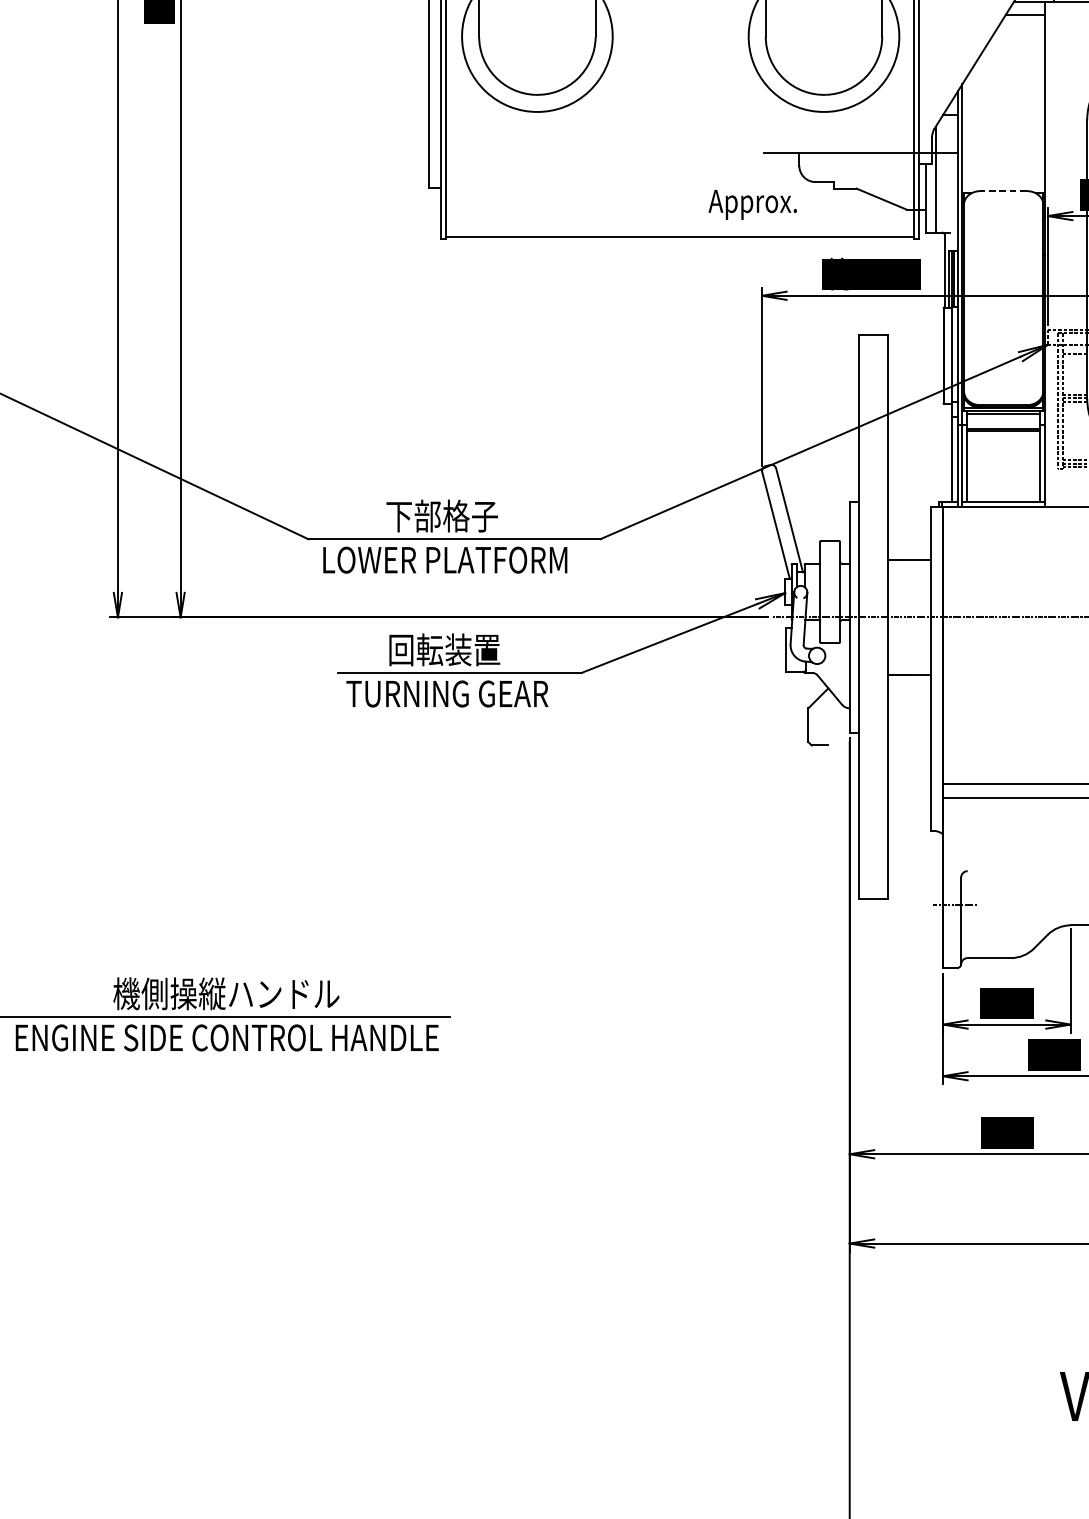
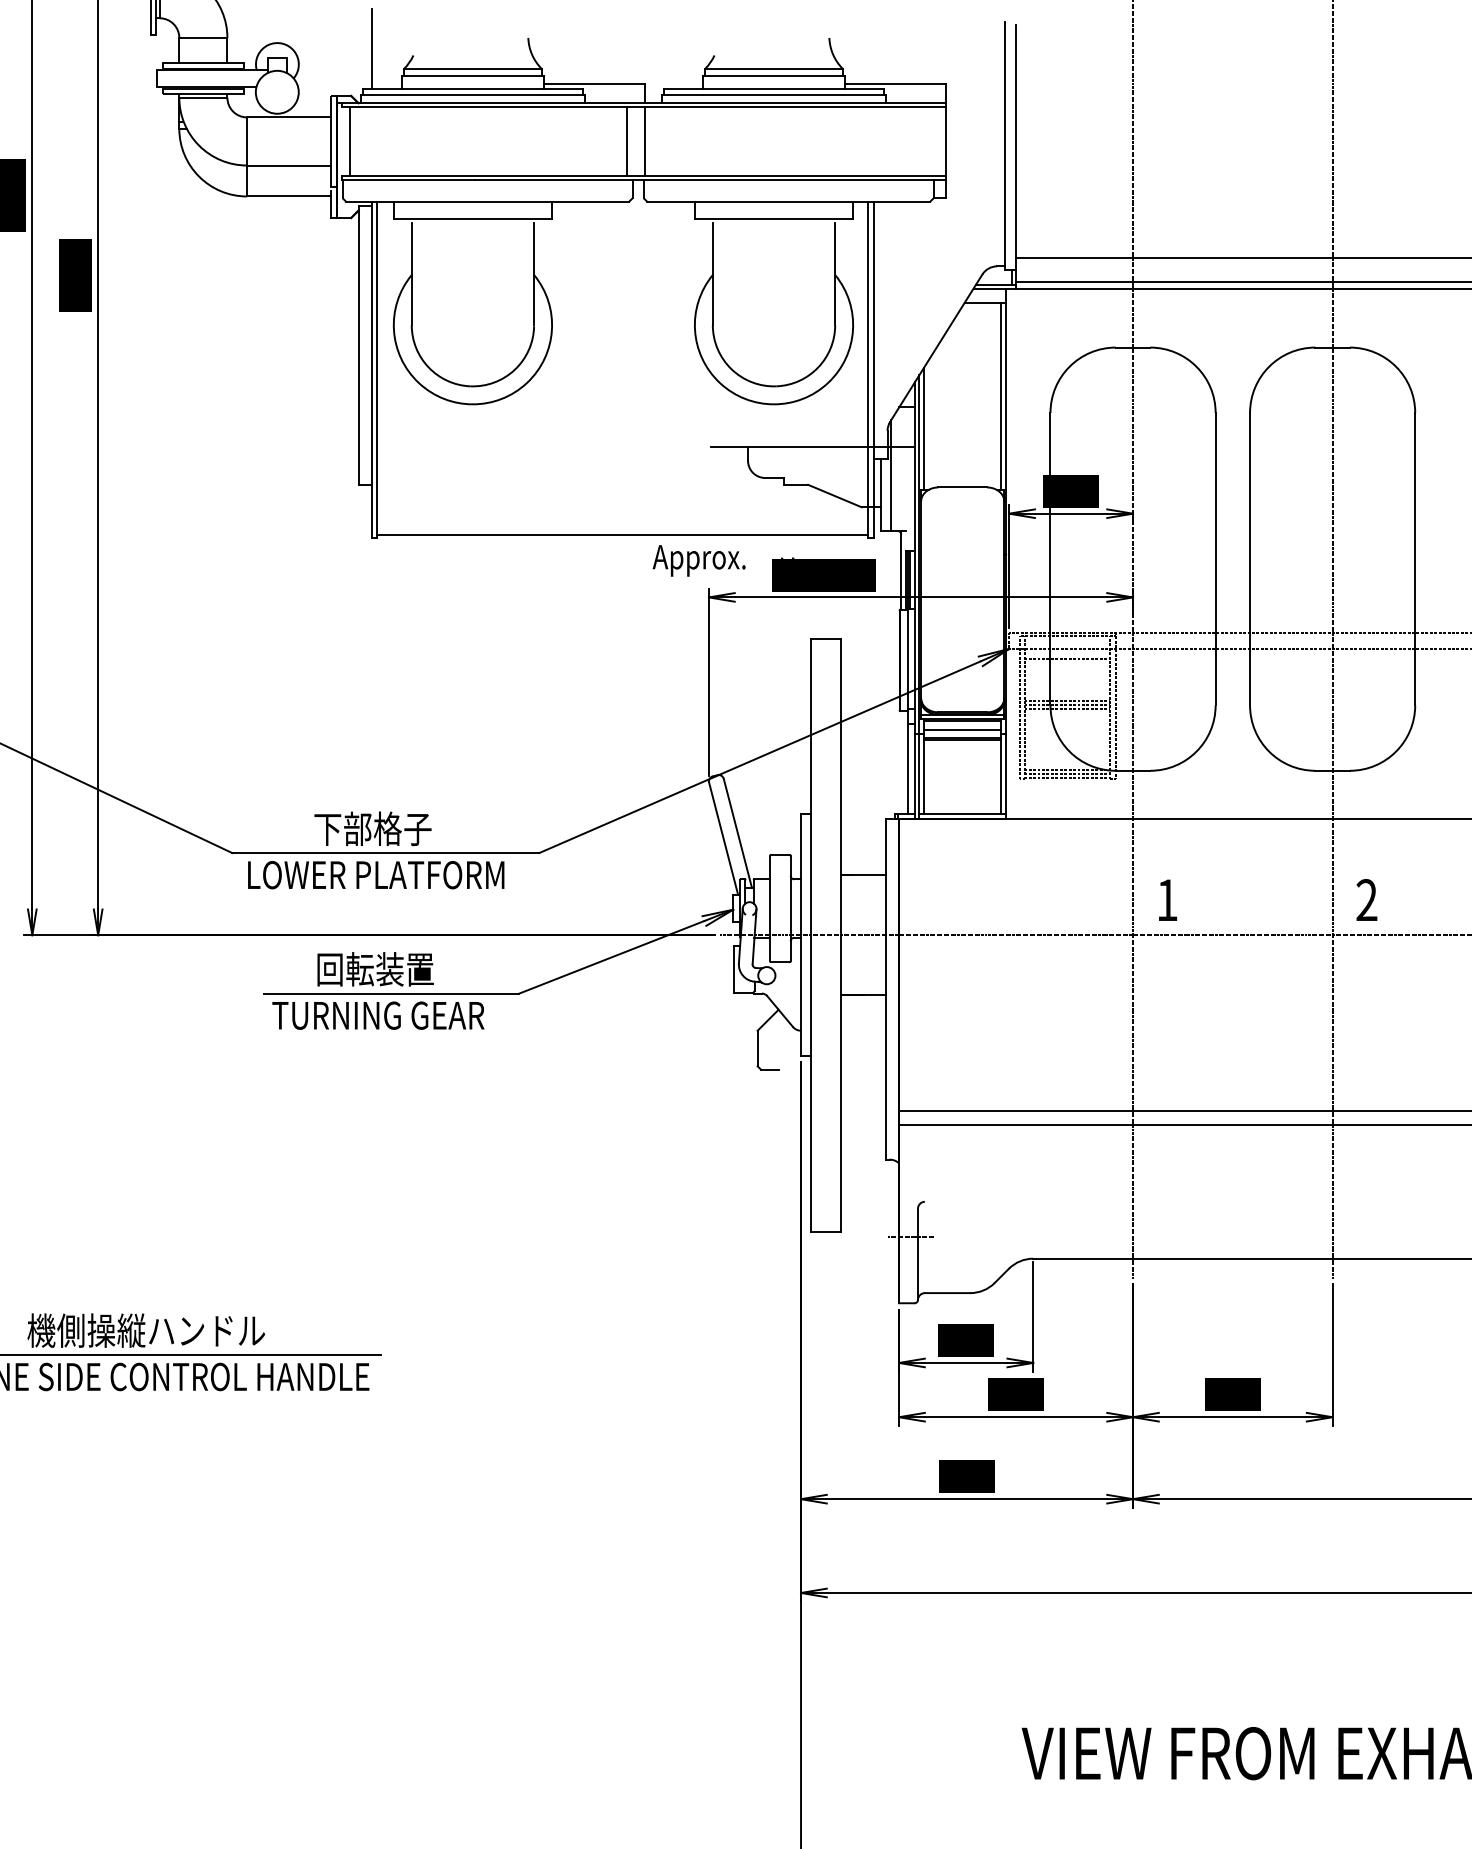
line: (1040, 103) -> (1001, 395), added
line: (967, 134) -> (924, 428), added
line: (1003, 191) -> (962, 487), dashed -> solid
text: (752, 204) -> (698, 560), moved
line: (1003, 422) -> (962, 730), added

